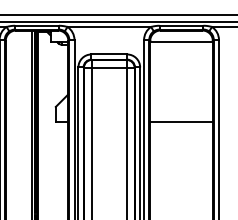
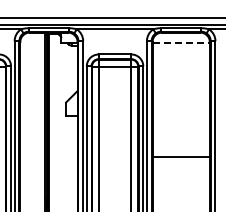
line: (181, 42) -> (181, 43), solid -> dashed
line: (180, 122) -> (180, 157), moved

